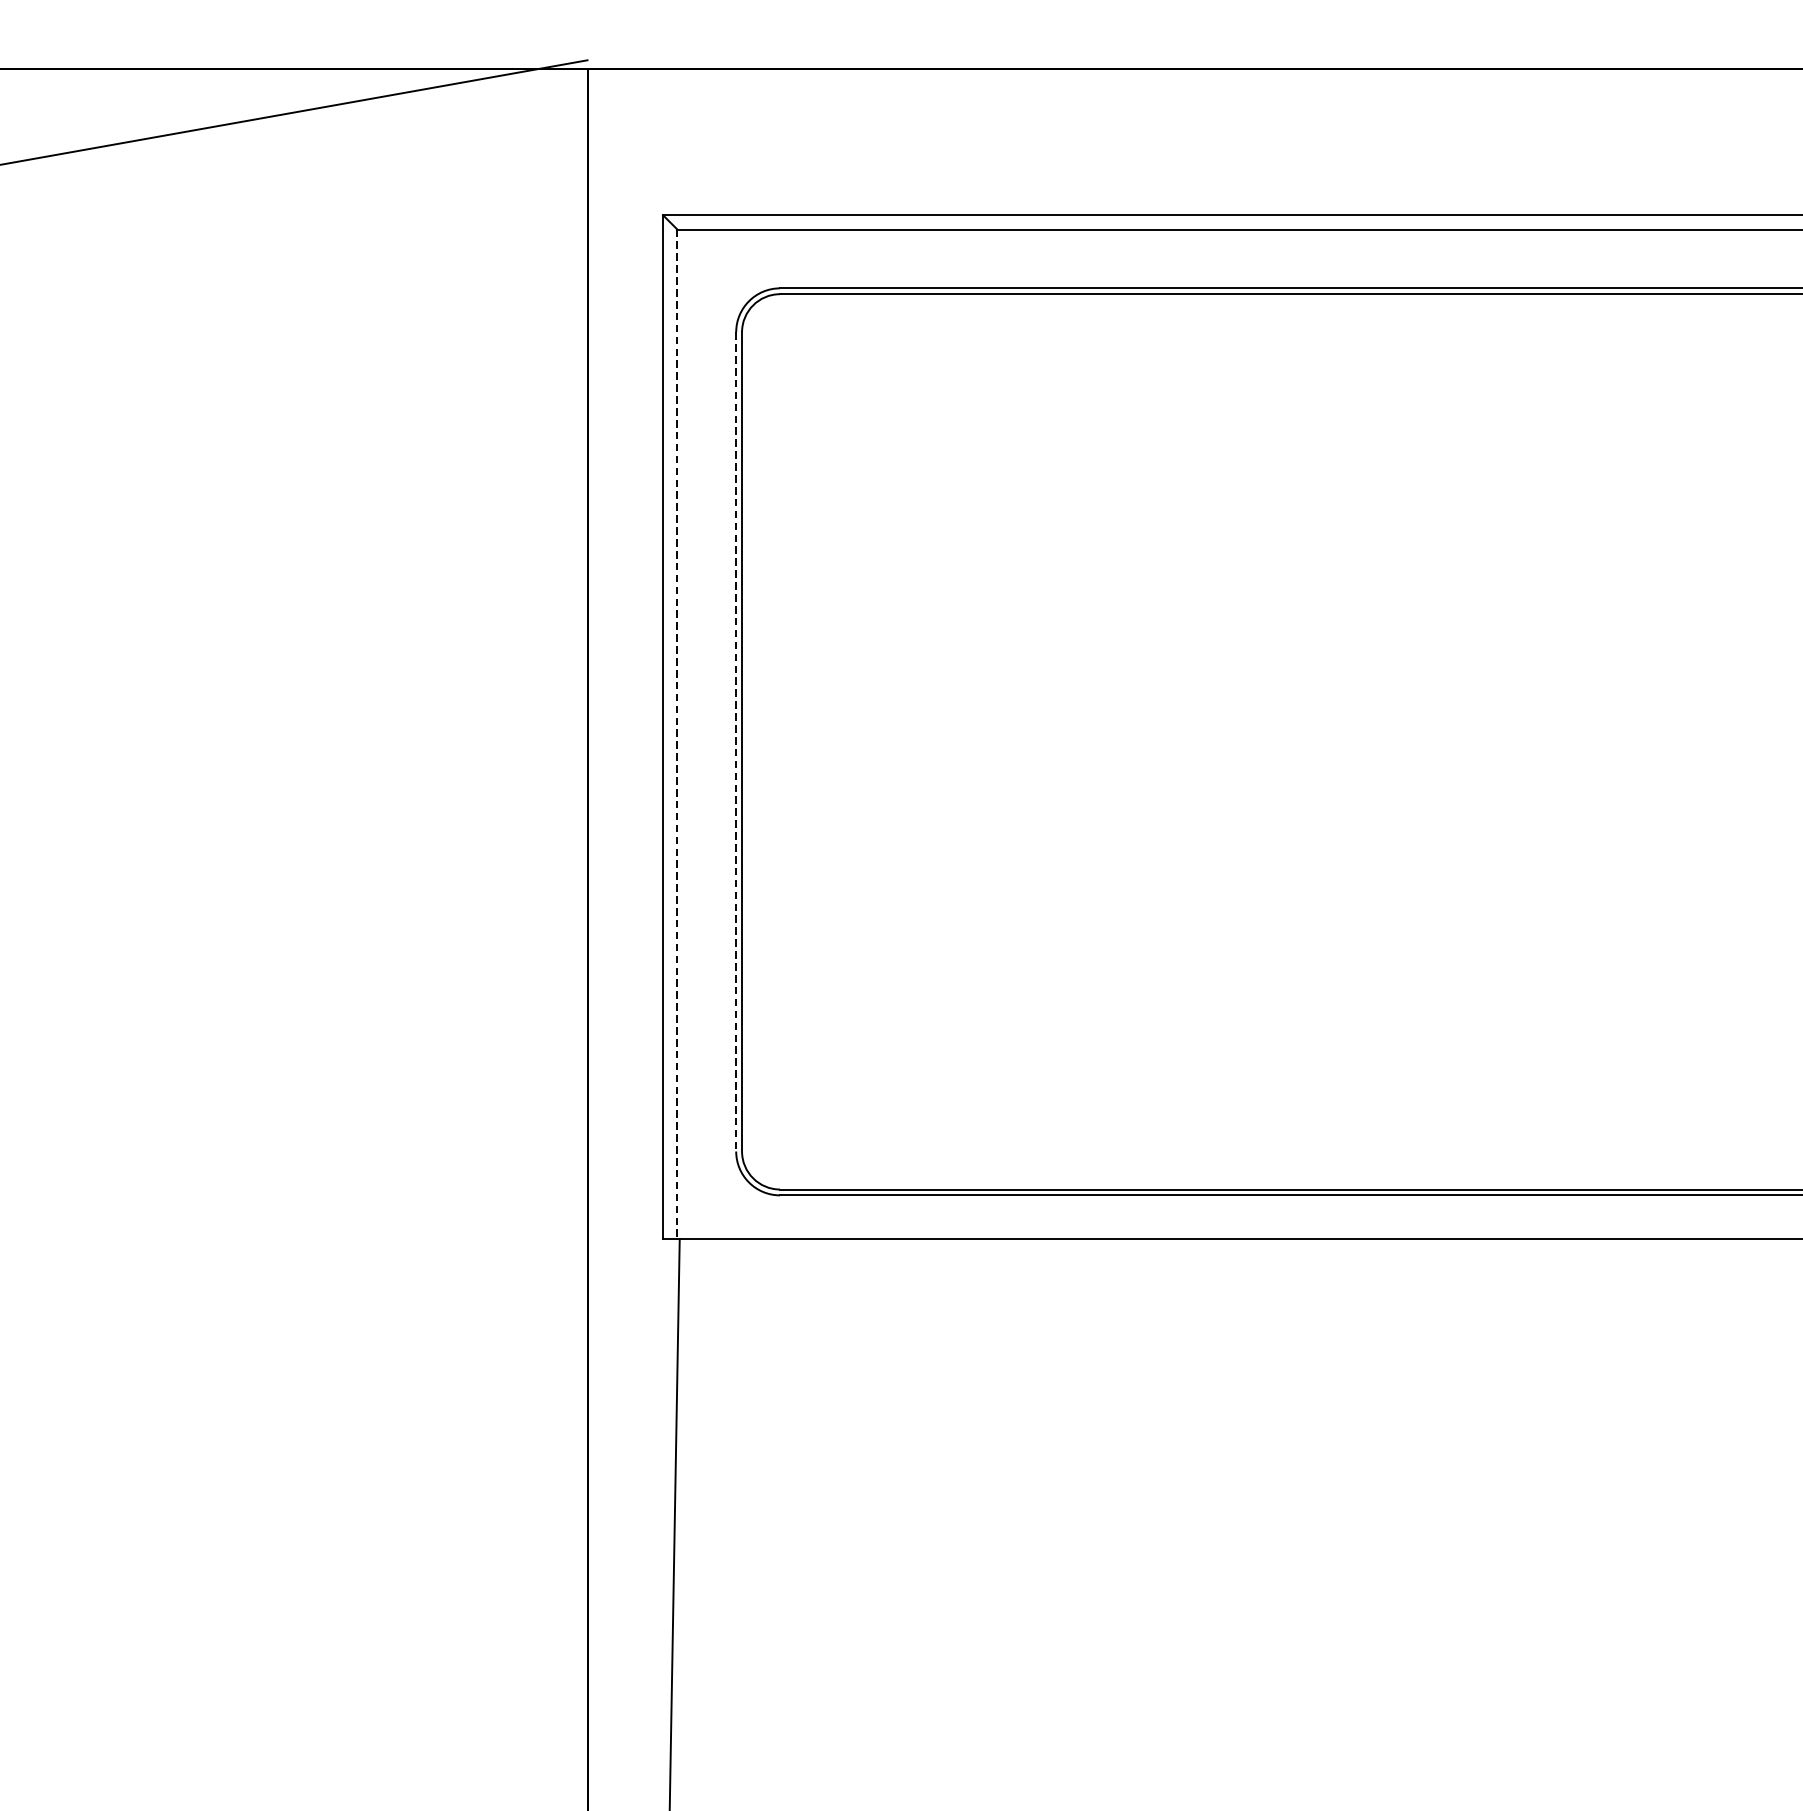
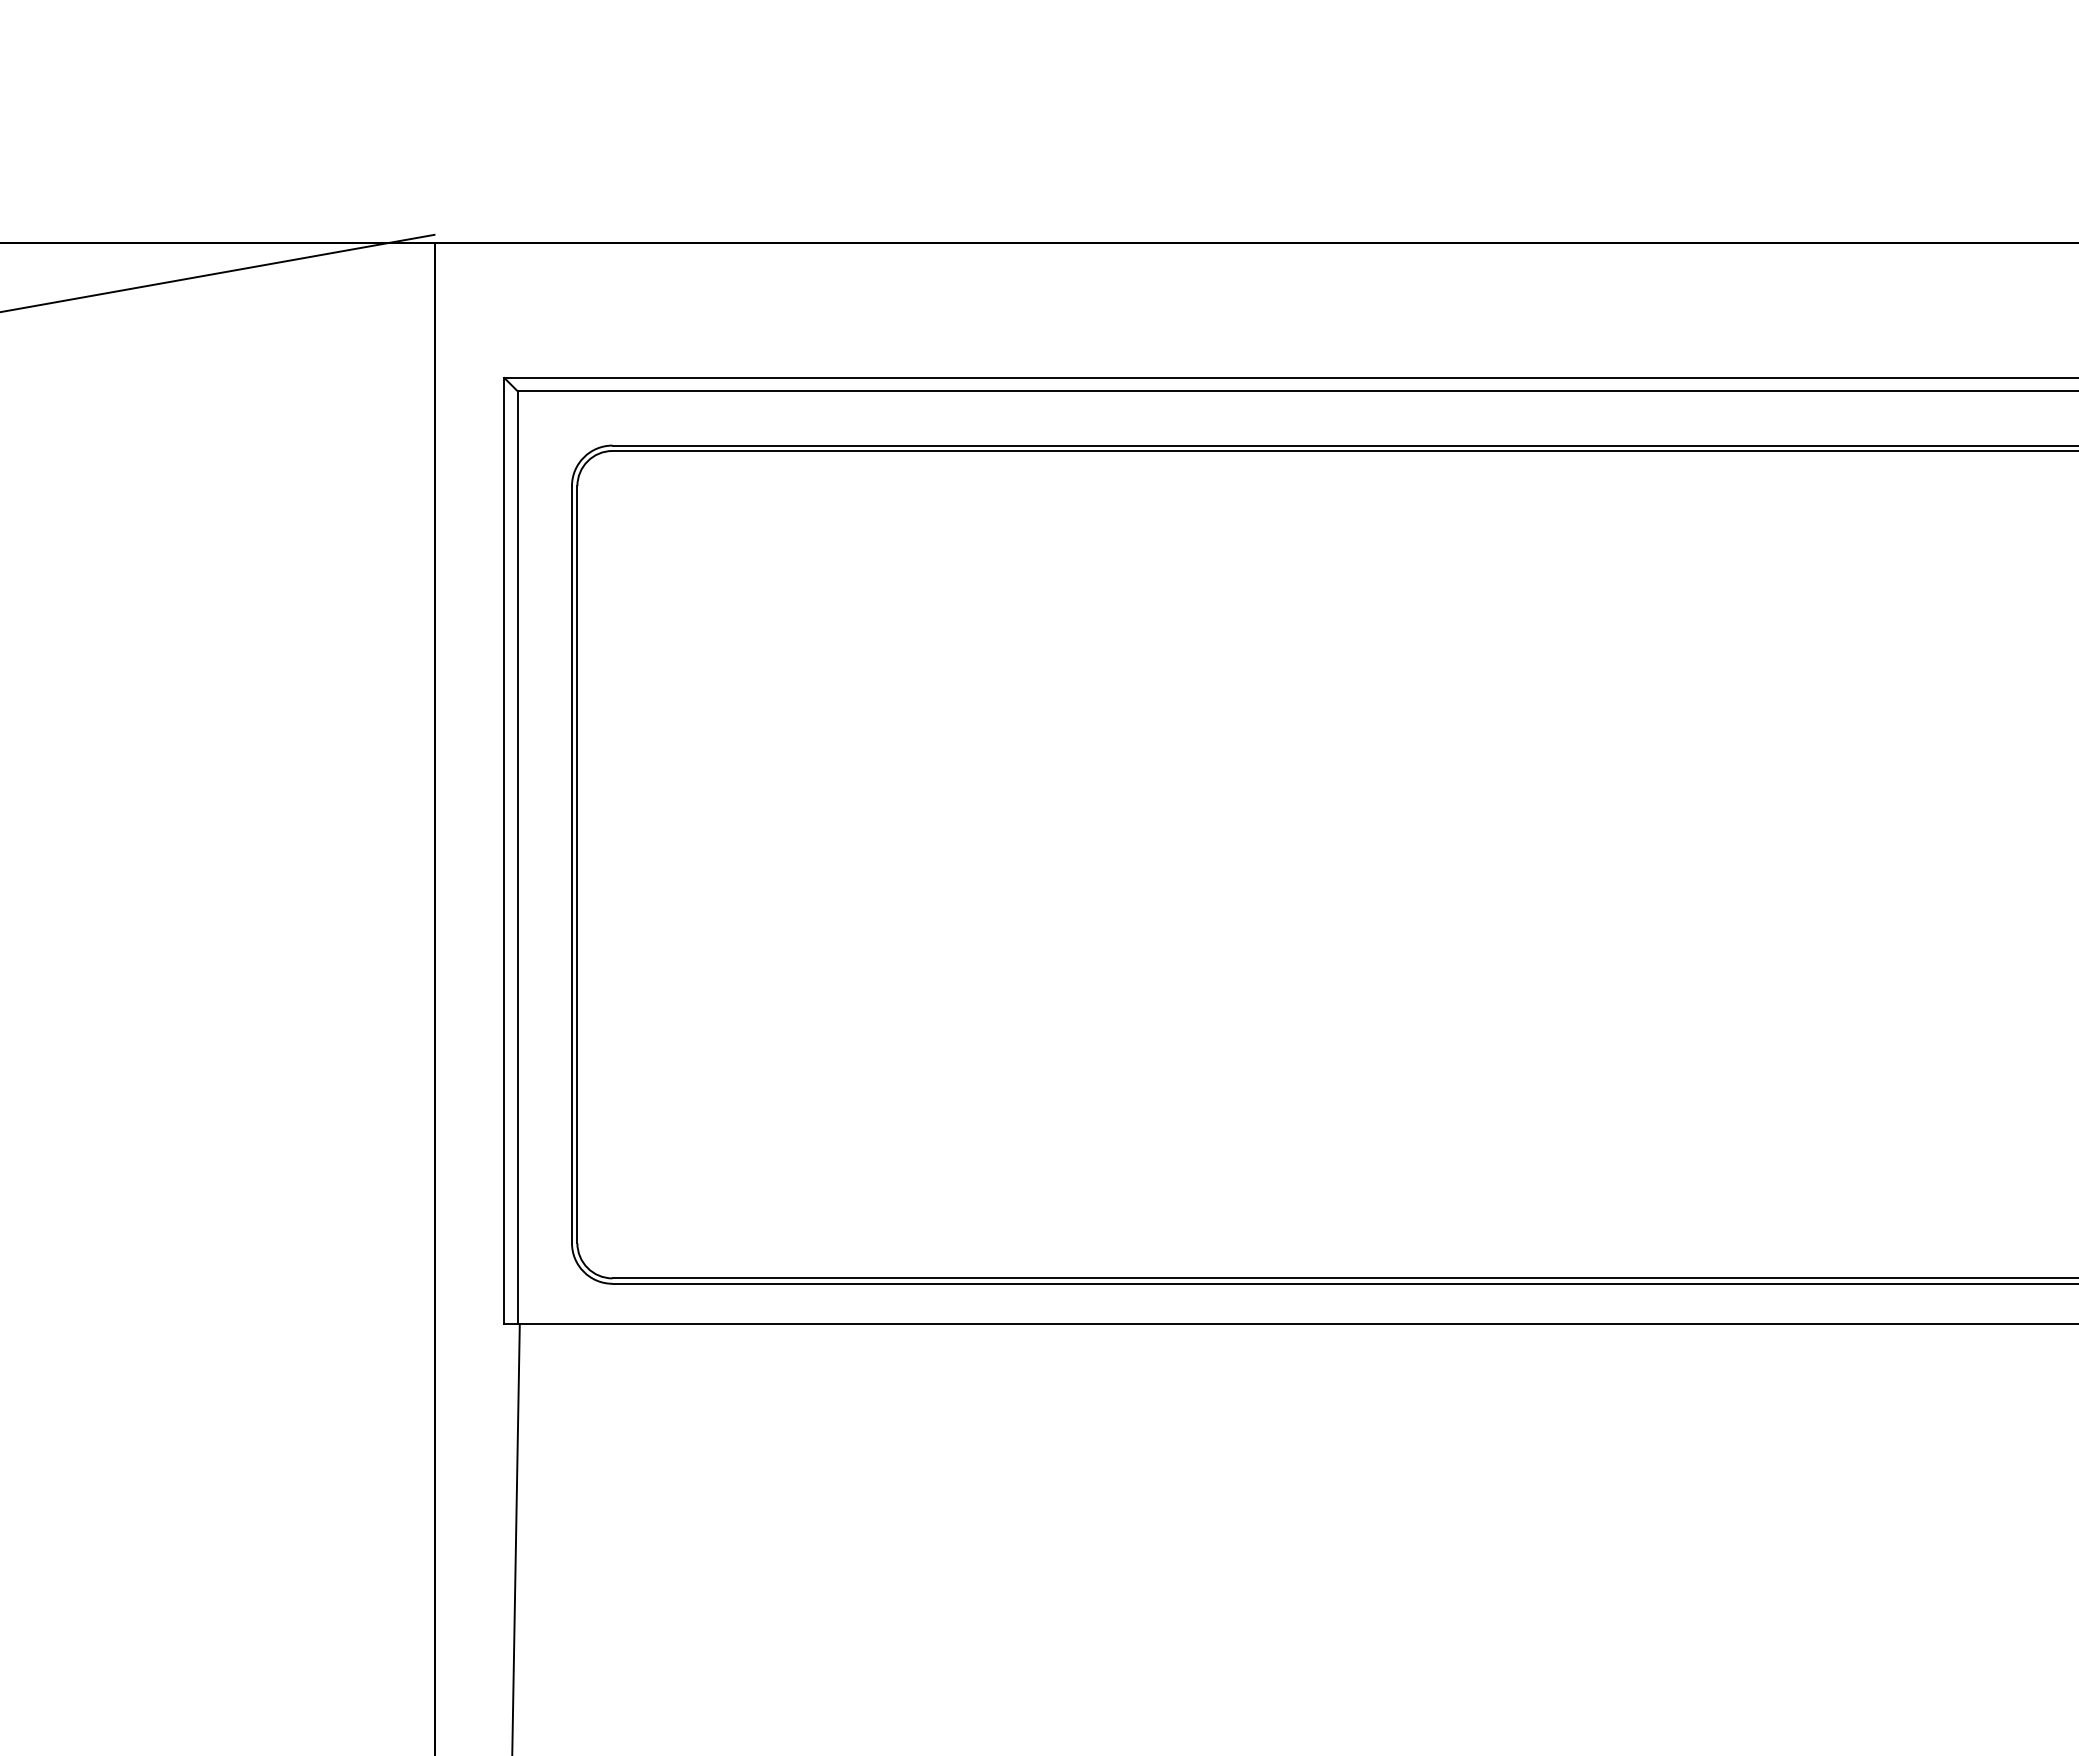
line: (677, 734) -> (517, 857), dashed -> solid
line: (735, 741) -> (571, 864), dashed -> solid

